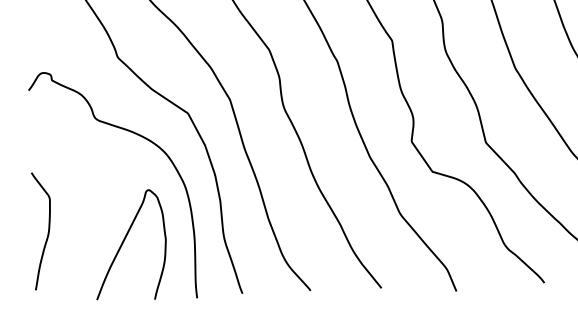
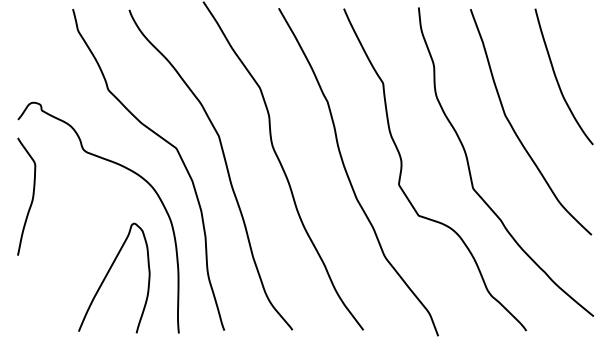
curve: (47, 233) -> (31, 199), moved

